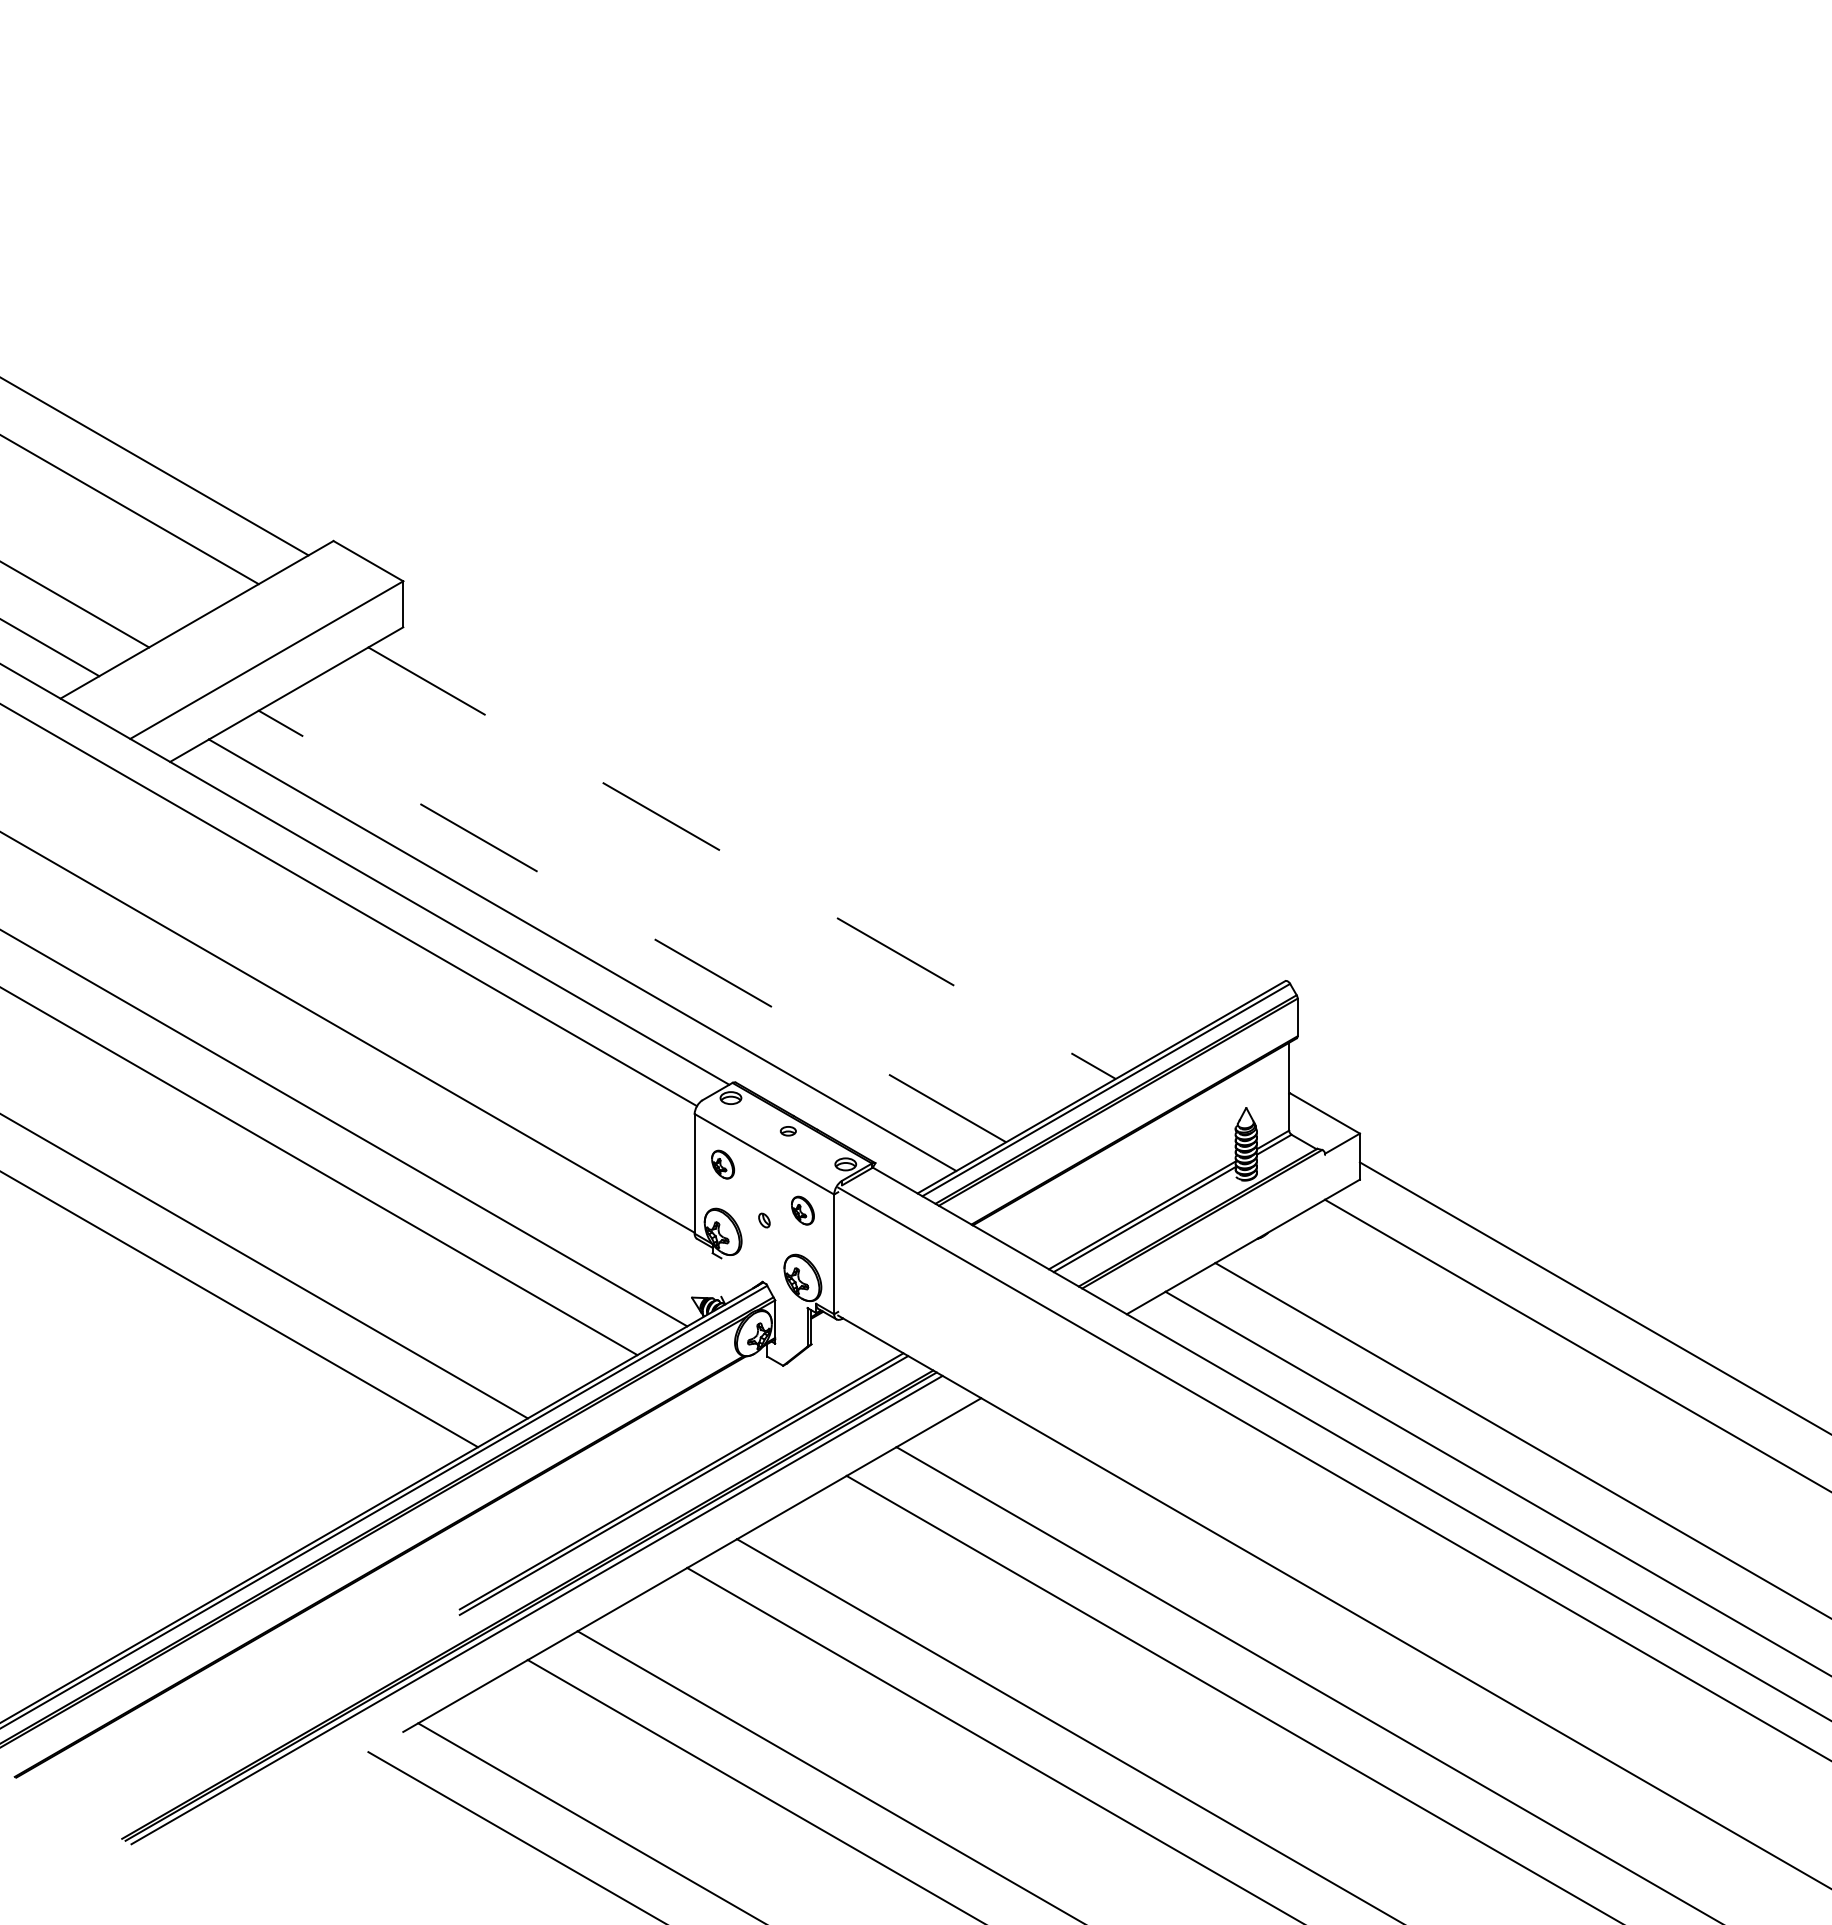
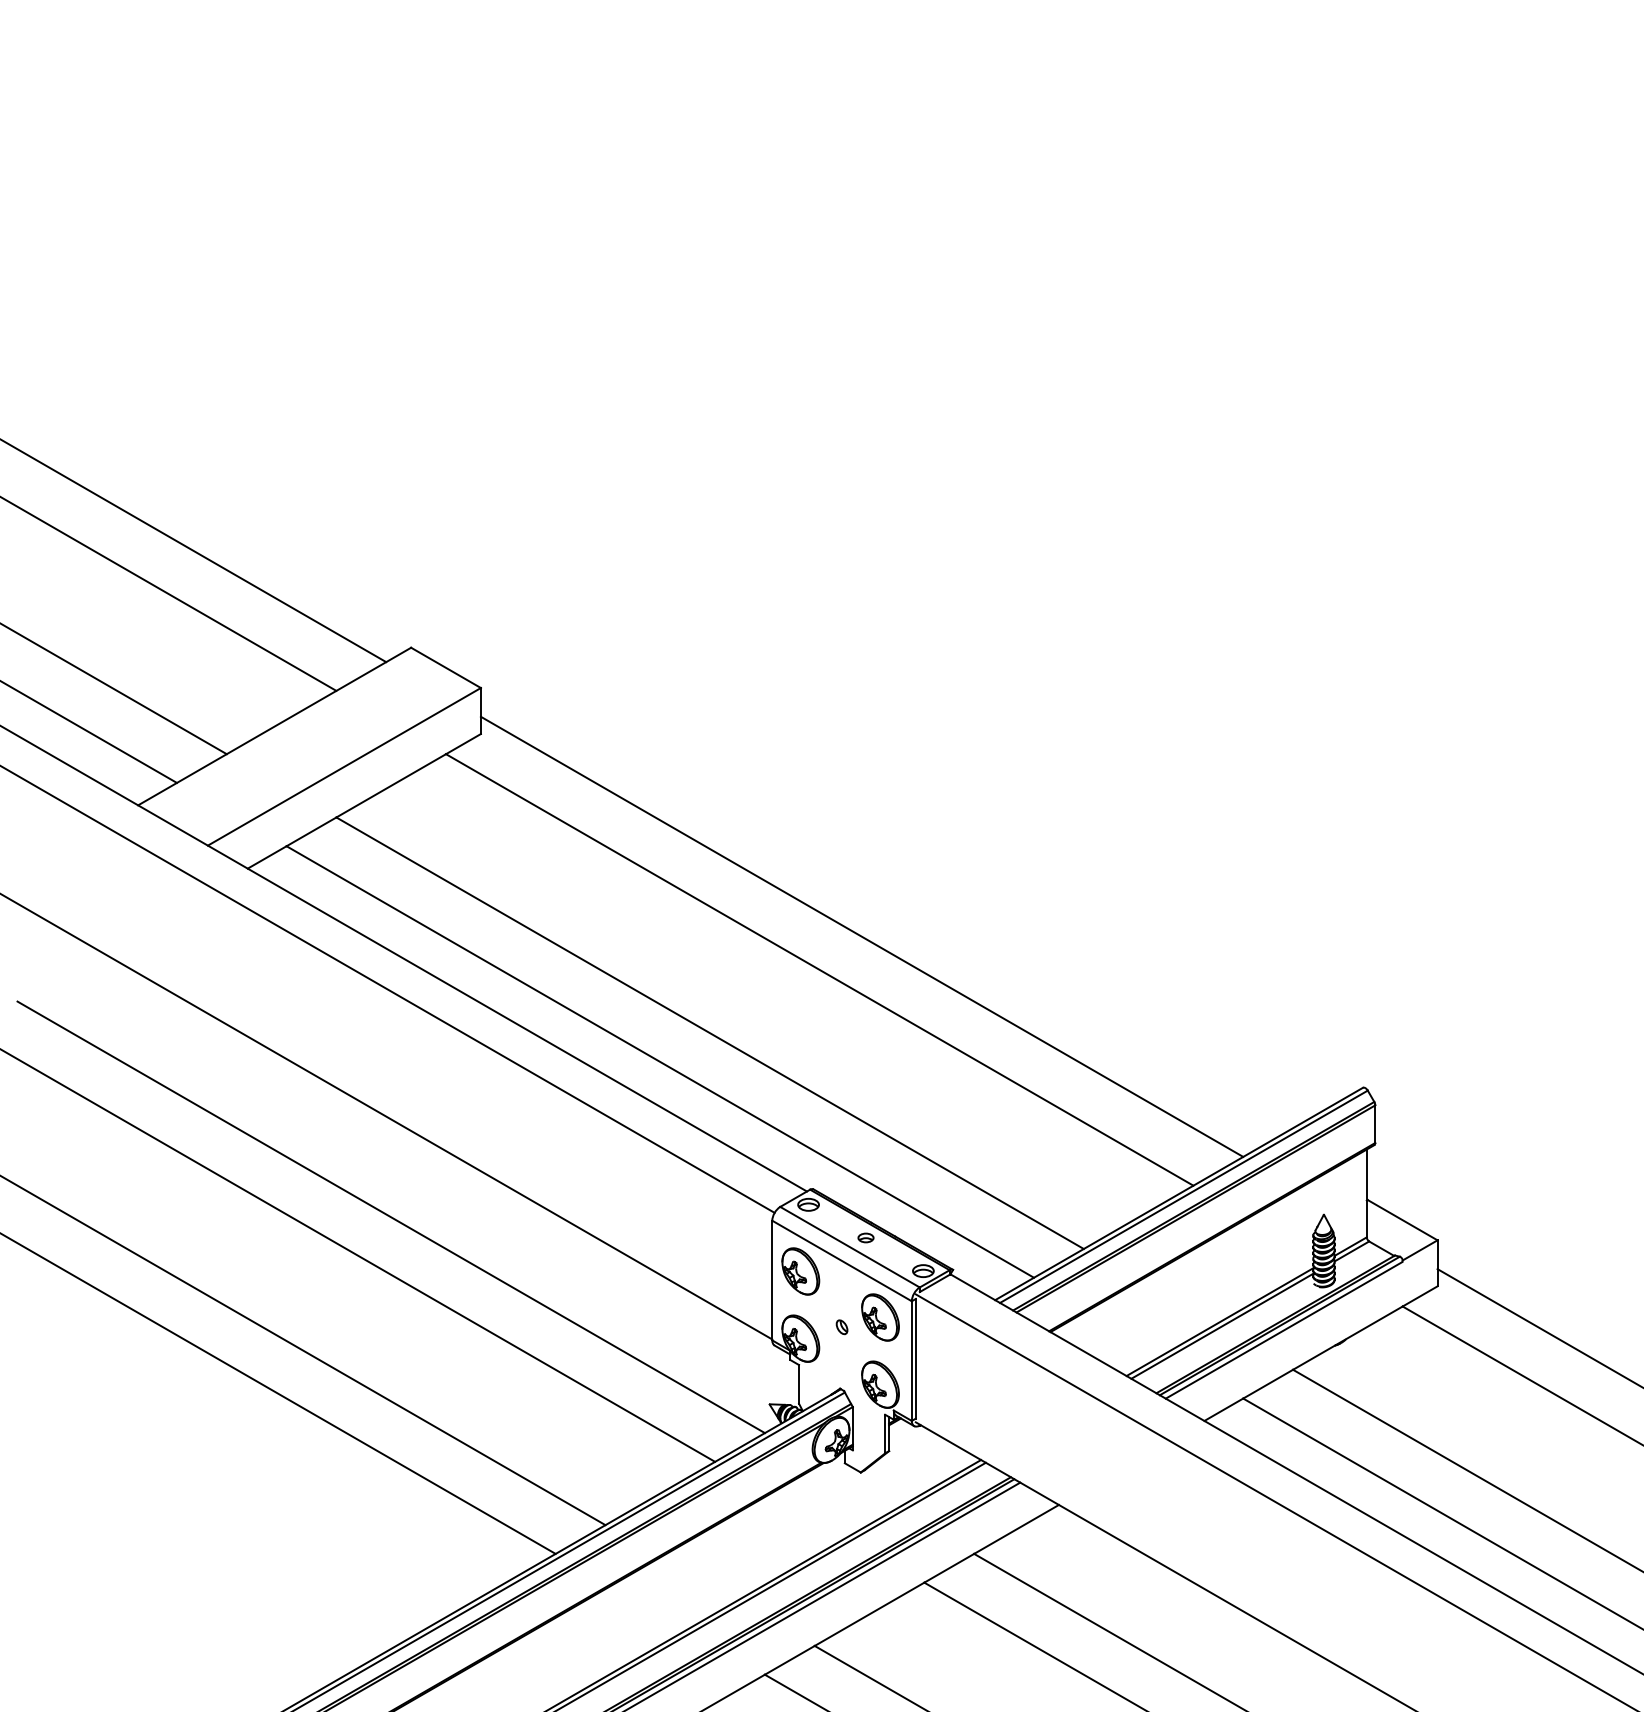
line: (784, 830) -> (862, 937), added
line: (742, 863) -> (820, 970), dashed -> solid
line: (632, 926) -> (710, 1033), dashed -> solid
line: (772, 1140) -> (850, 1247), added
part: (722, 1164) -> (800, 1271), size x1.67
part: (802, 1210) -> (880, 1317), size x1.67
line: (1206, 1223) -> (1284, 1330), added
line: (838, 1251) -> (916, 1358), added
line: (721, 1277) -> (799, 1384), added

